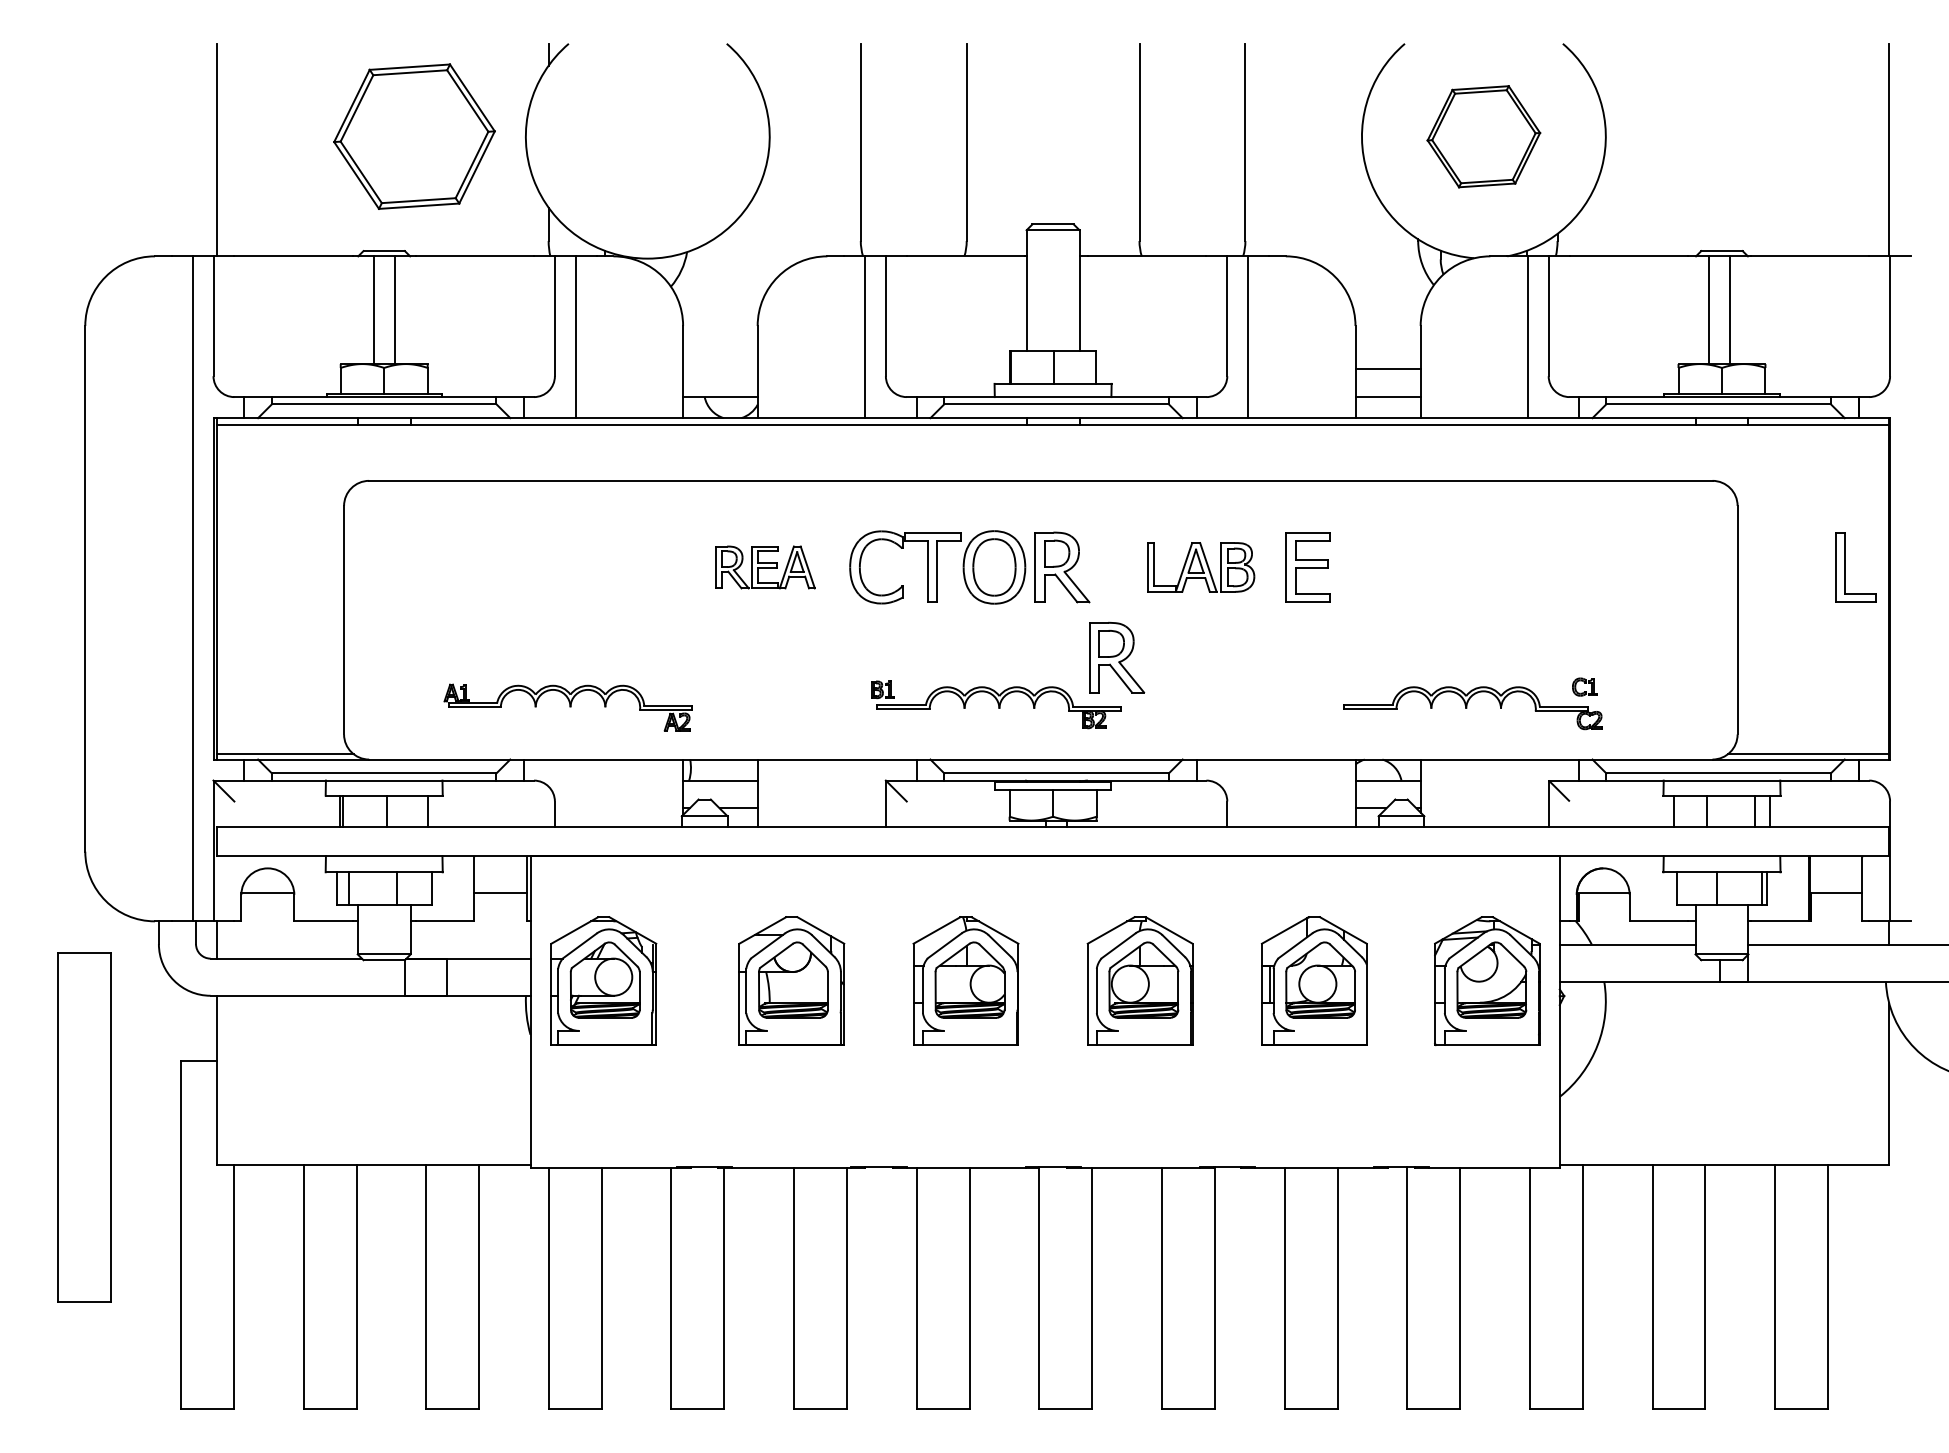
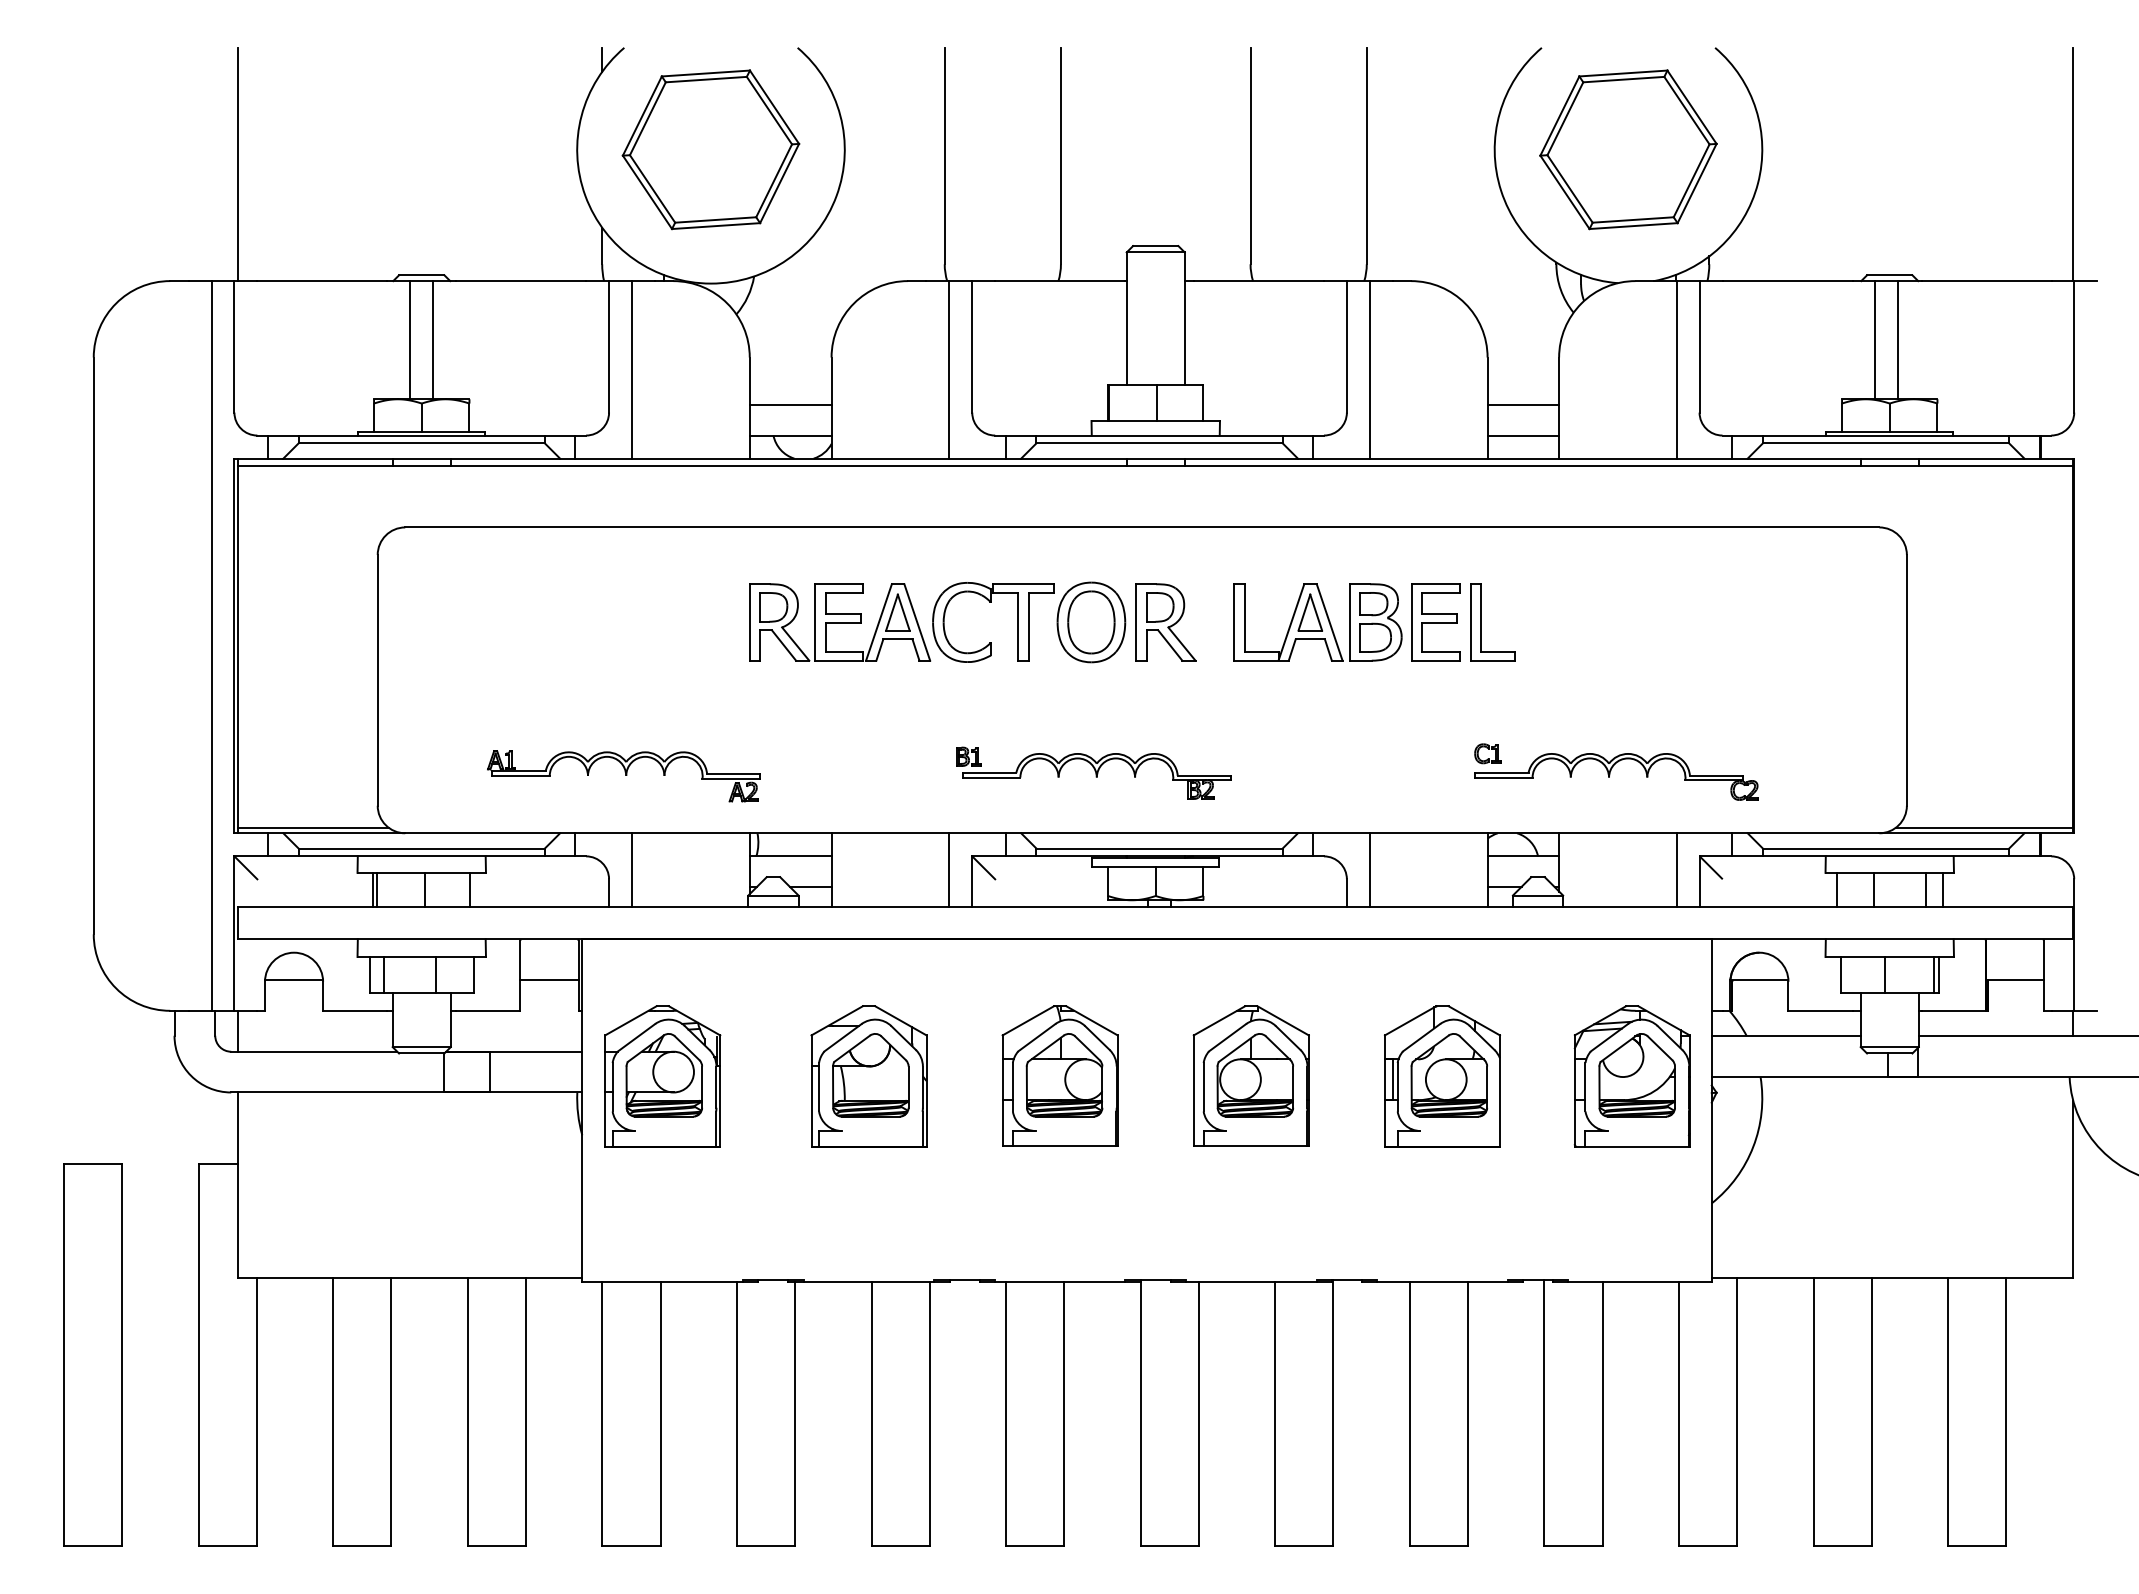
part: (414, 136) -> (710, 149), moved
part: (1483, 136) -> (1628, 149), size x1.43
line: (720, 368) -> (790, 404), added
part: (765, 567) -> (840, 622), size x1.67
part: (1200, 567) -> (1317, 622), size x1.43
part: (1845, 567) -> (1481, 622), moved
part: (1116, 657) -> (1225, 721), removed
part: (1584, 686) -> (1487, 753), moved
line: (576, 793) -> (632, 870), added
line: (865, 793) -> (949, 870), added
line: (1247, 793) -> (1369, 870), added
line: (1527, 793) -> (1676, 870), added
part: (84, 1127) -> (92, 1354), moved

